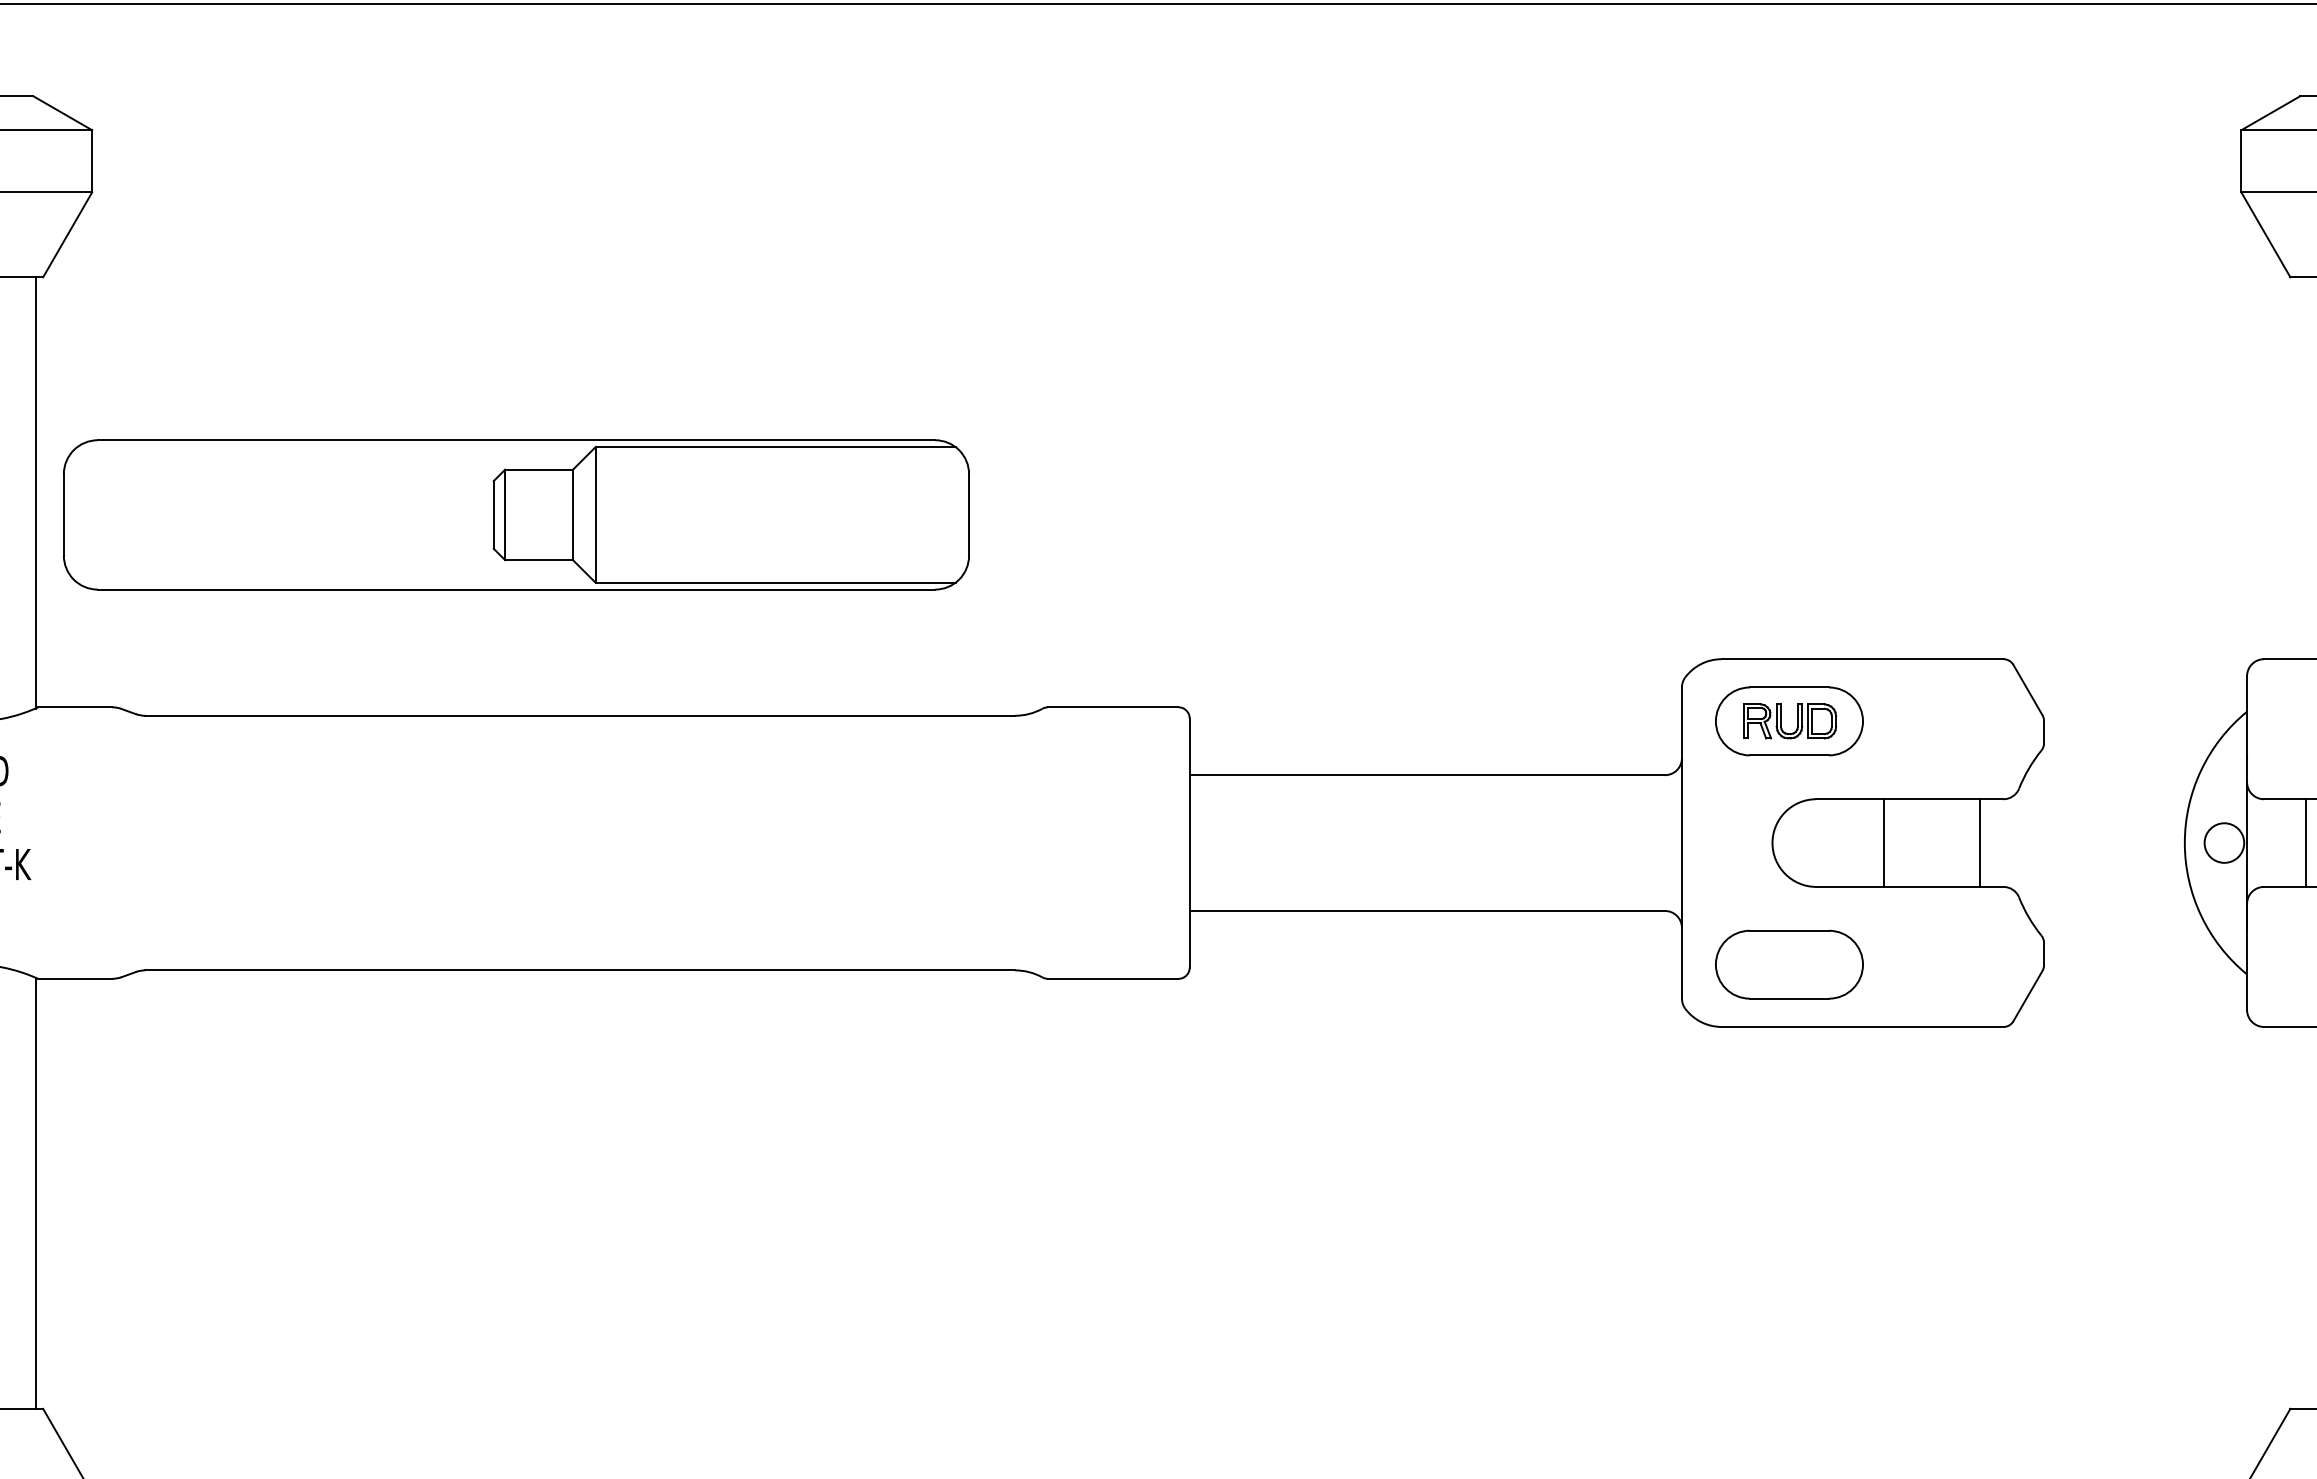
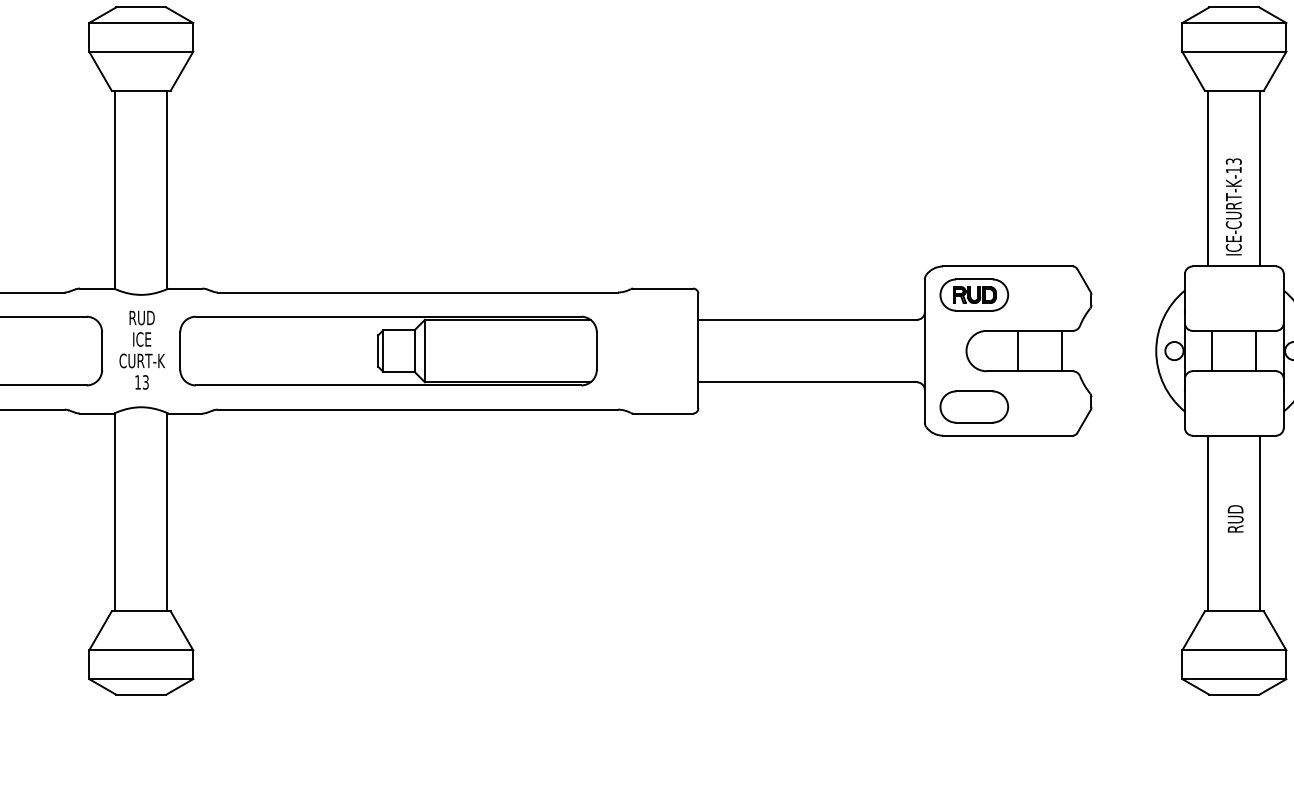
line: (2298, 468) -> (1208, 178), added
part: (516, 513) -> (388, 350), moved
line: (2298, 1217) -> (1208, 523), added

